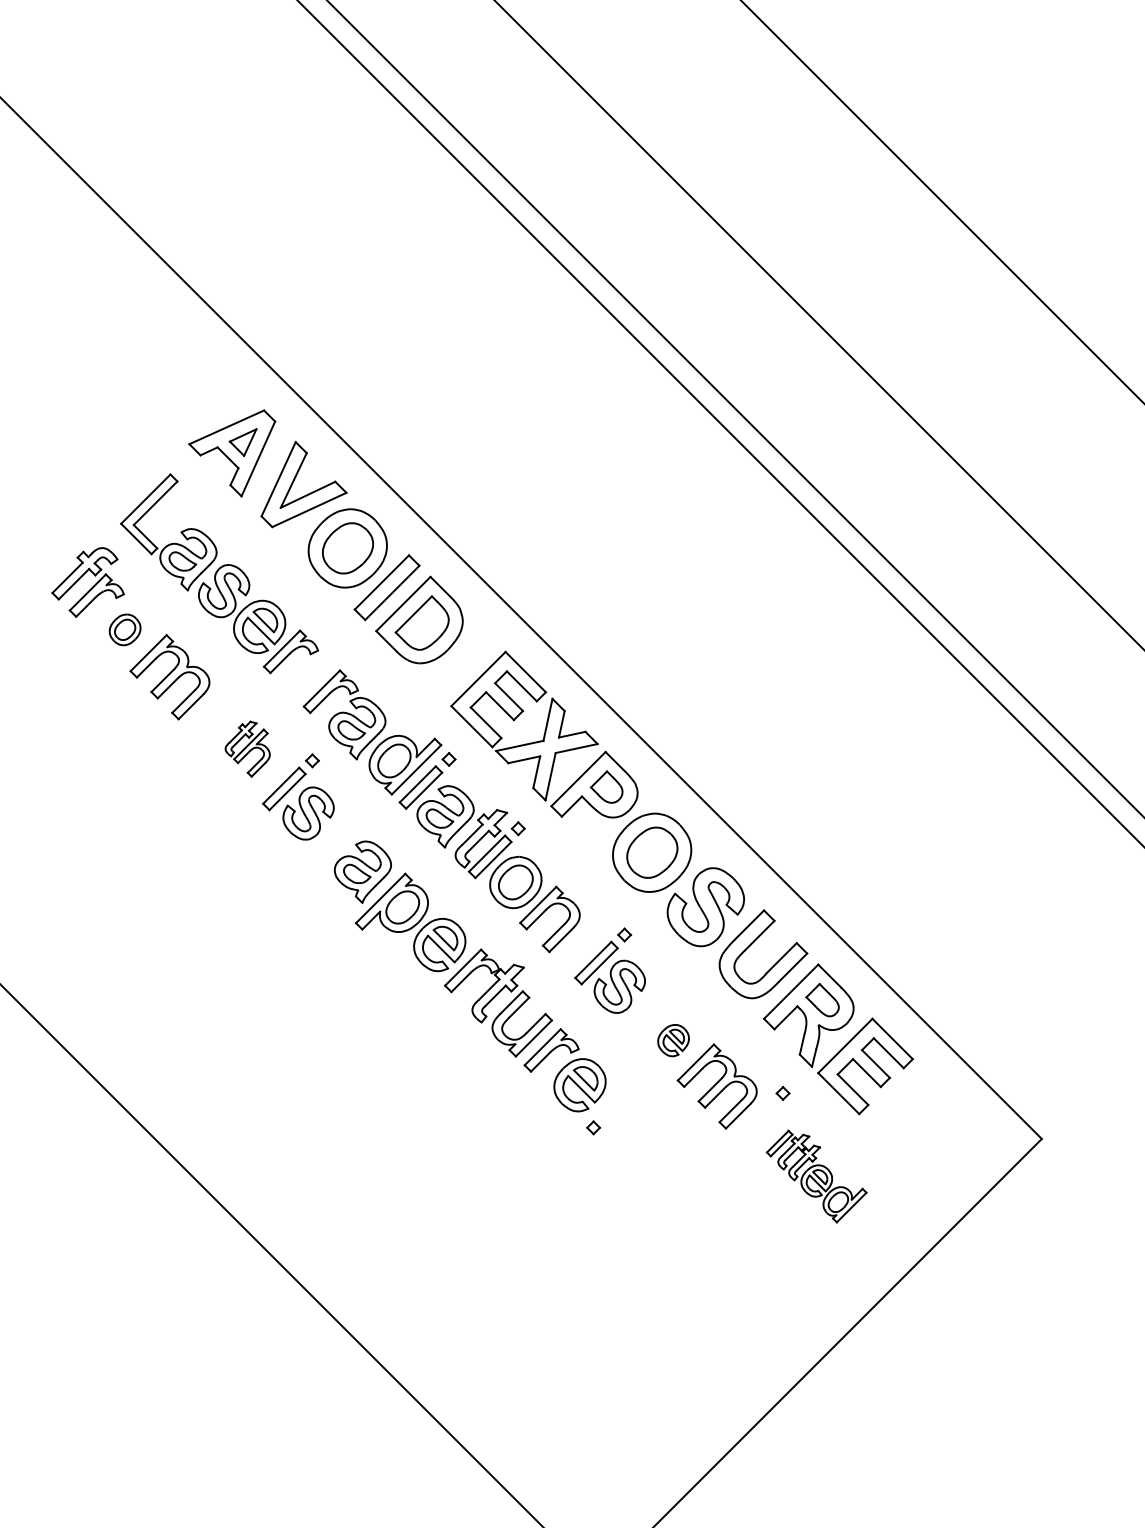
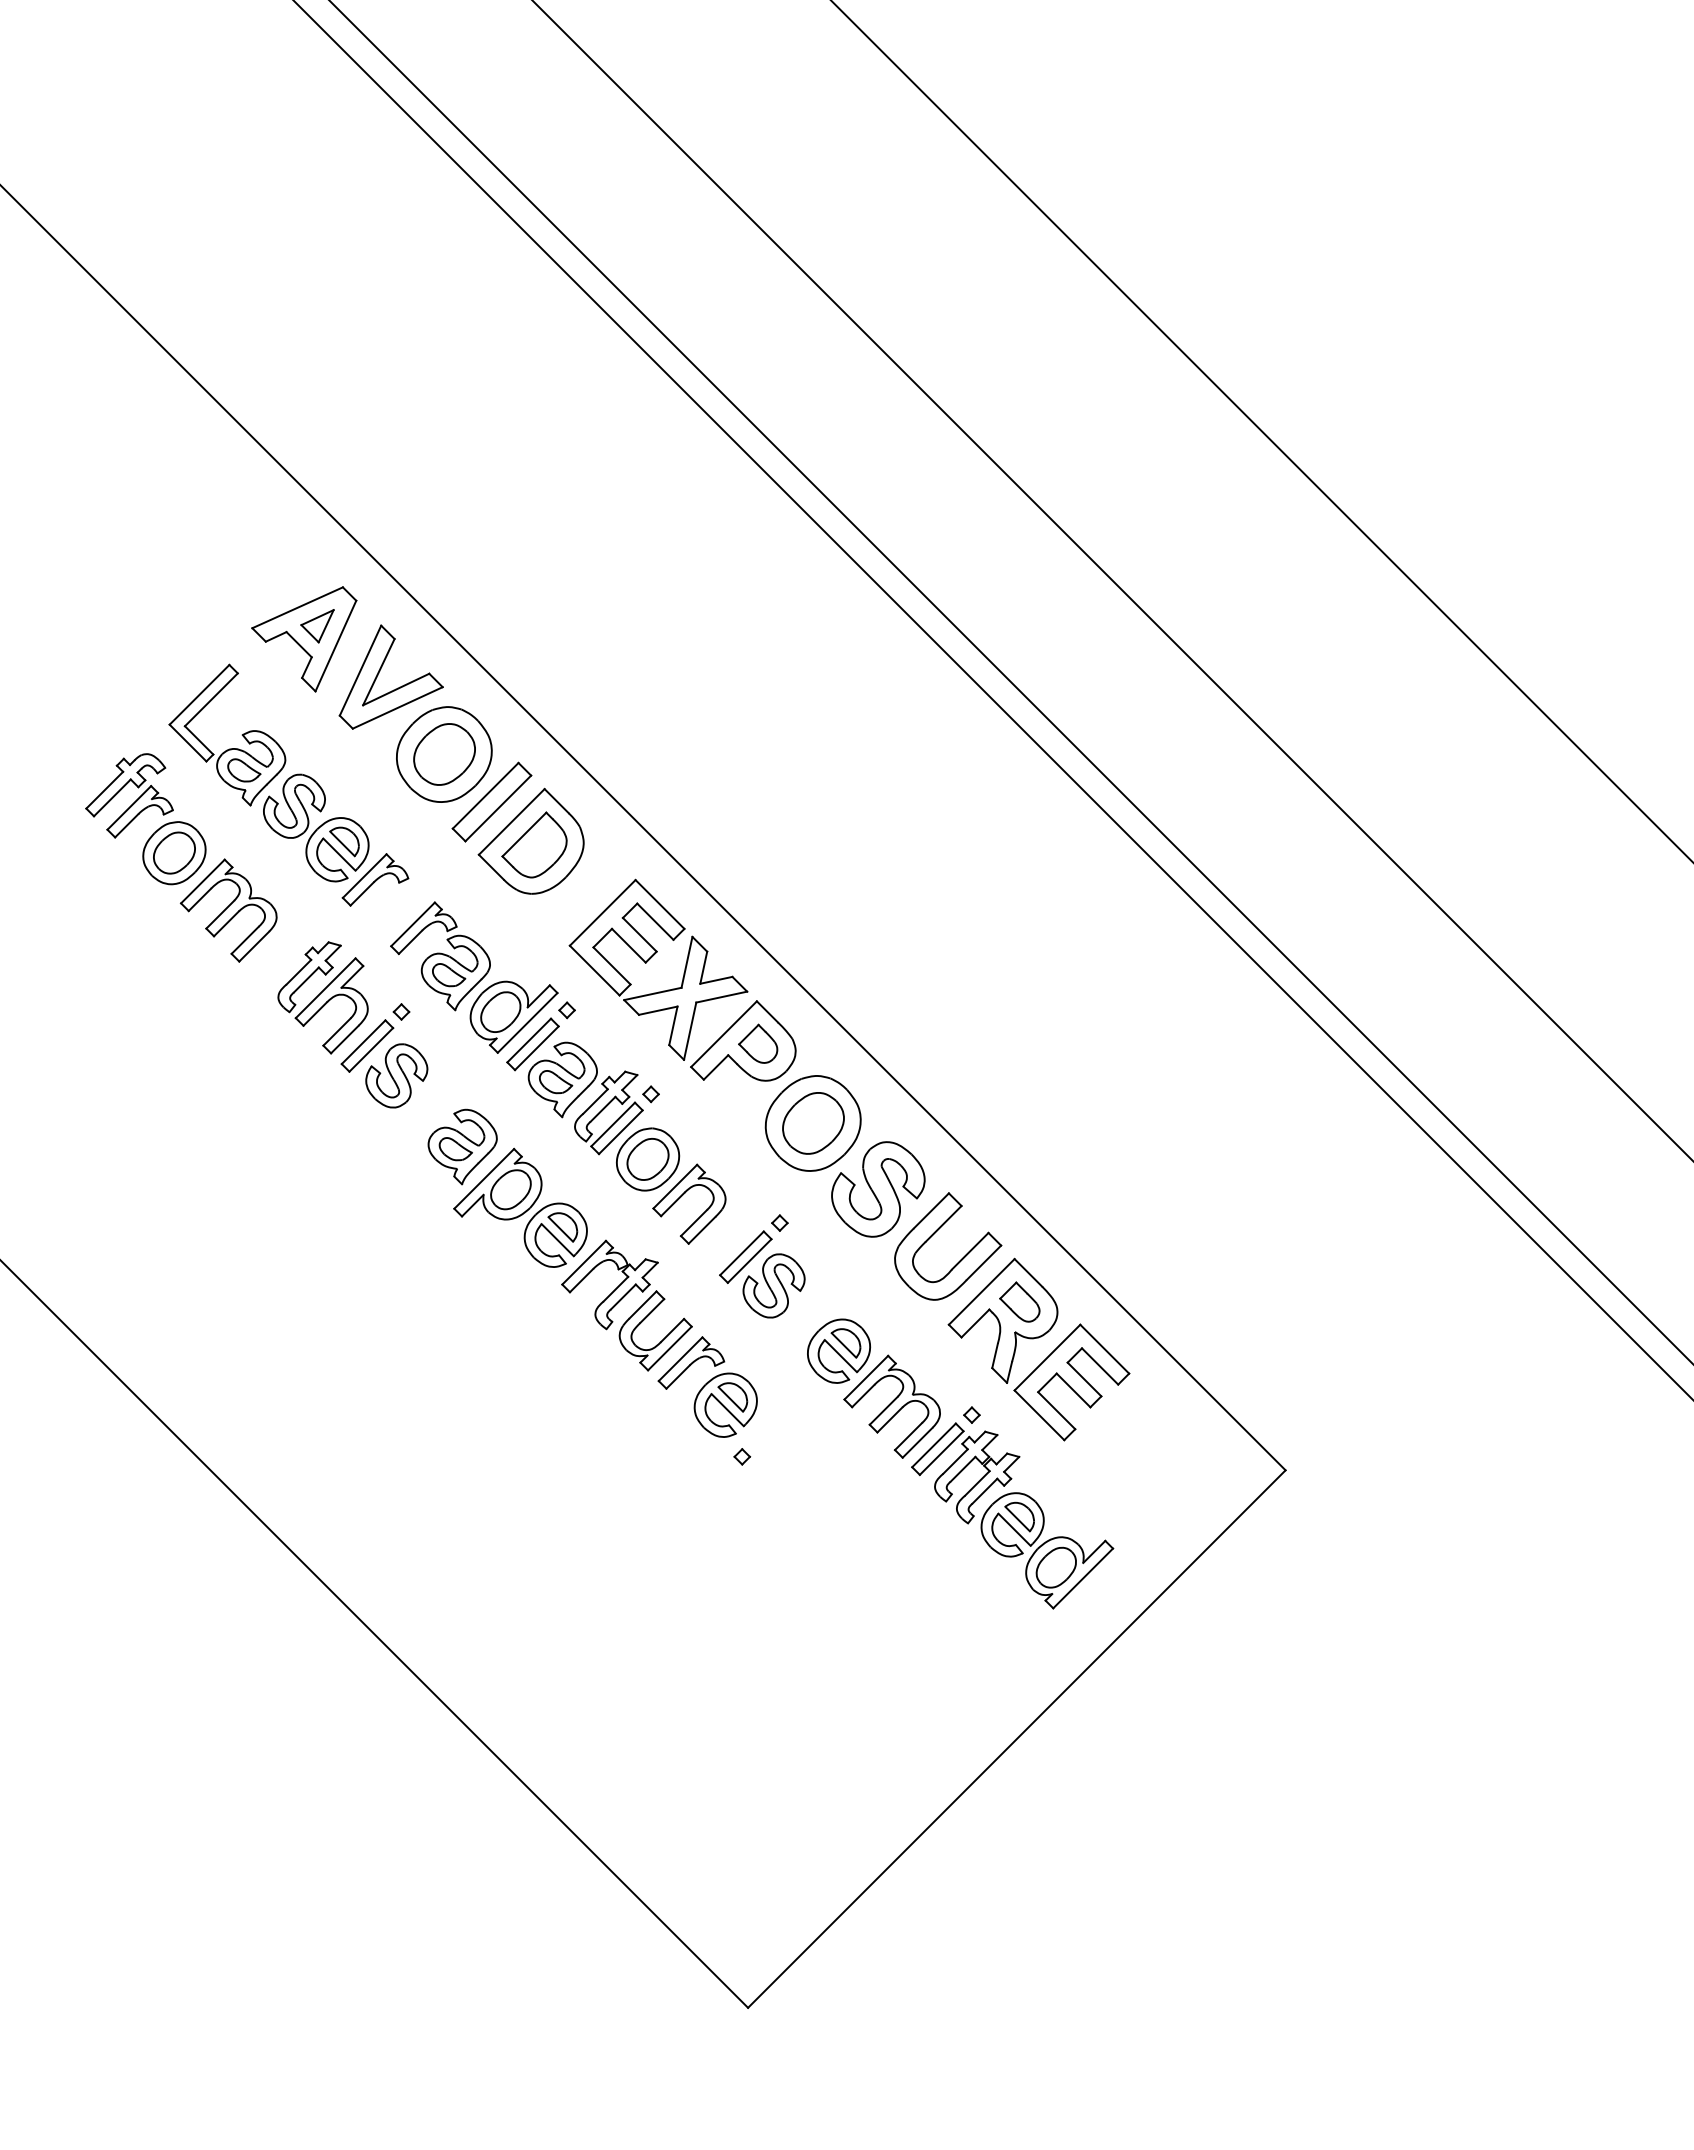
part: (125, 630) -> (174, 853), size x1.67
part: (247, 748) -> (322, 997), size x1.67
part: (673, 1040) -> (839, 1350), size x1.67
part: (816, 1176) -> (1012, 1515), size x1.67

